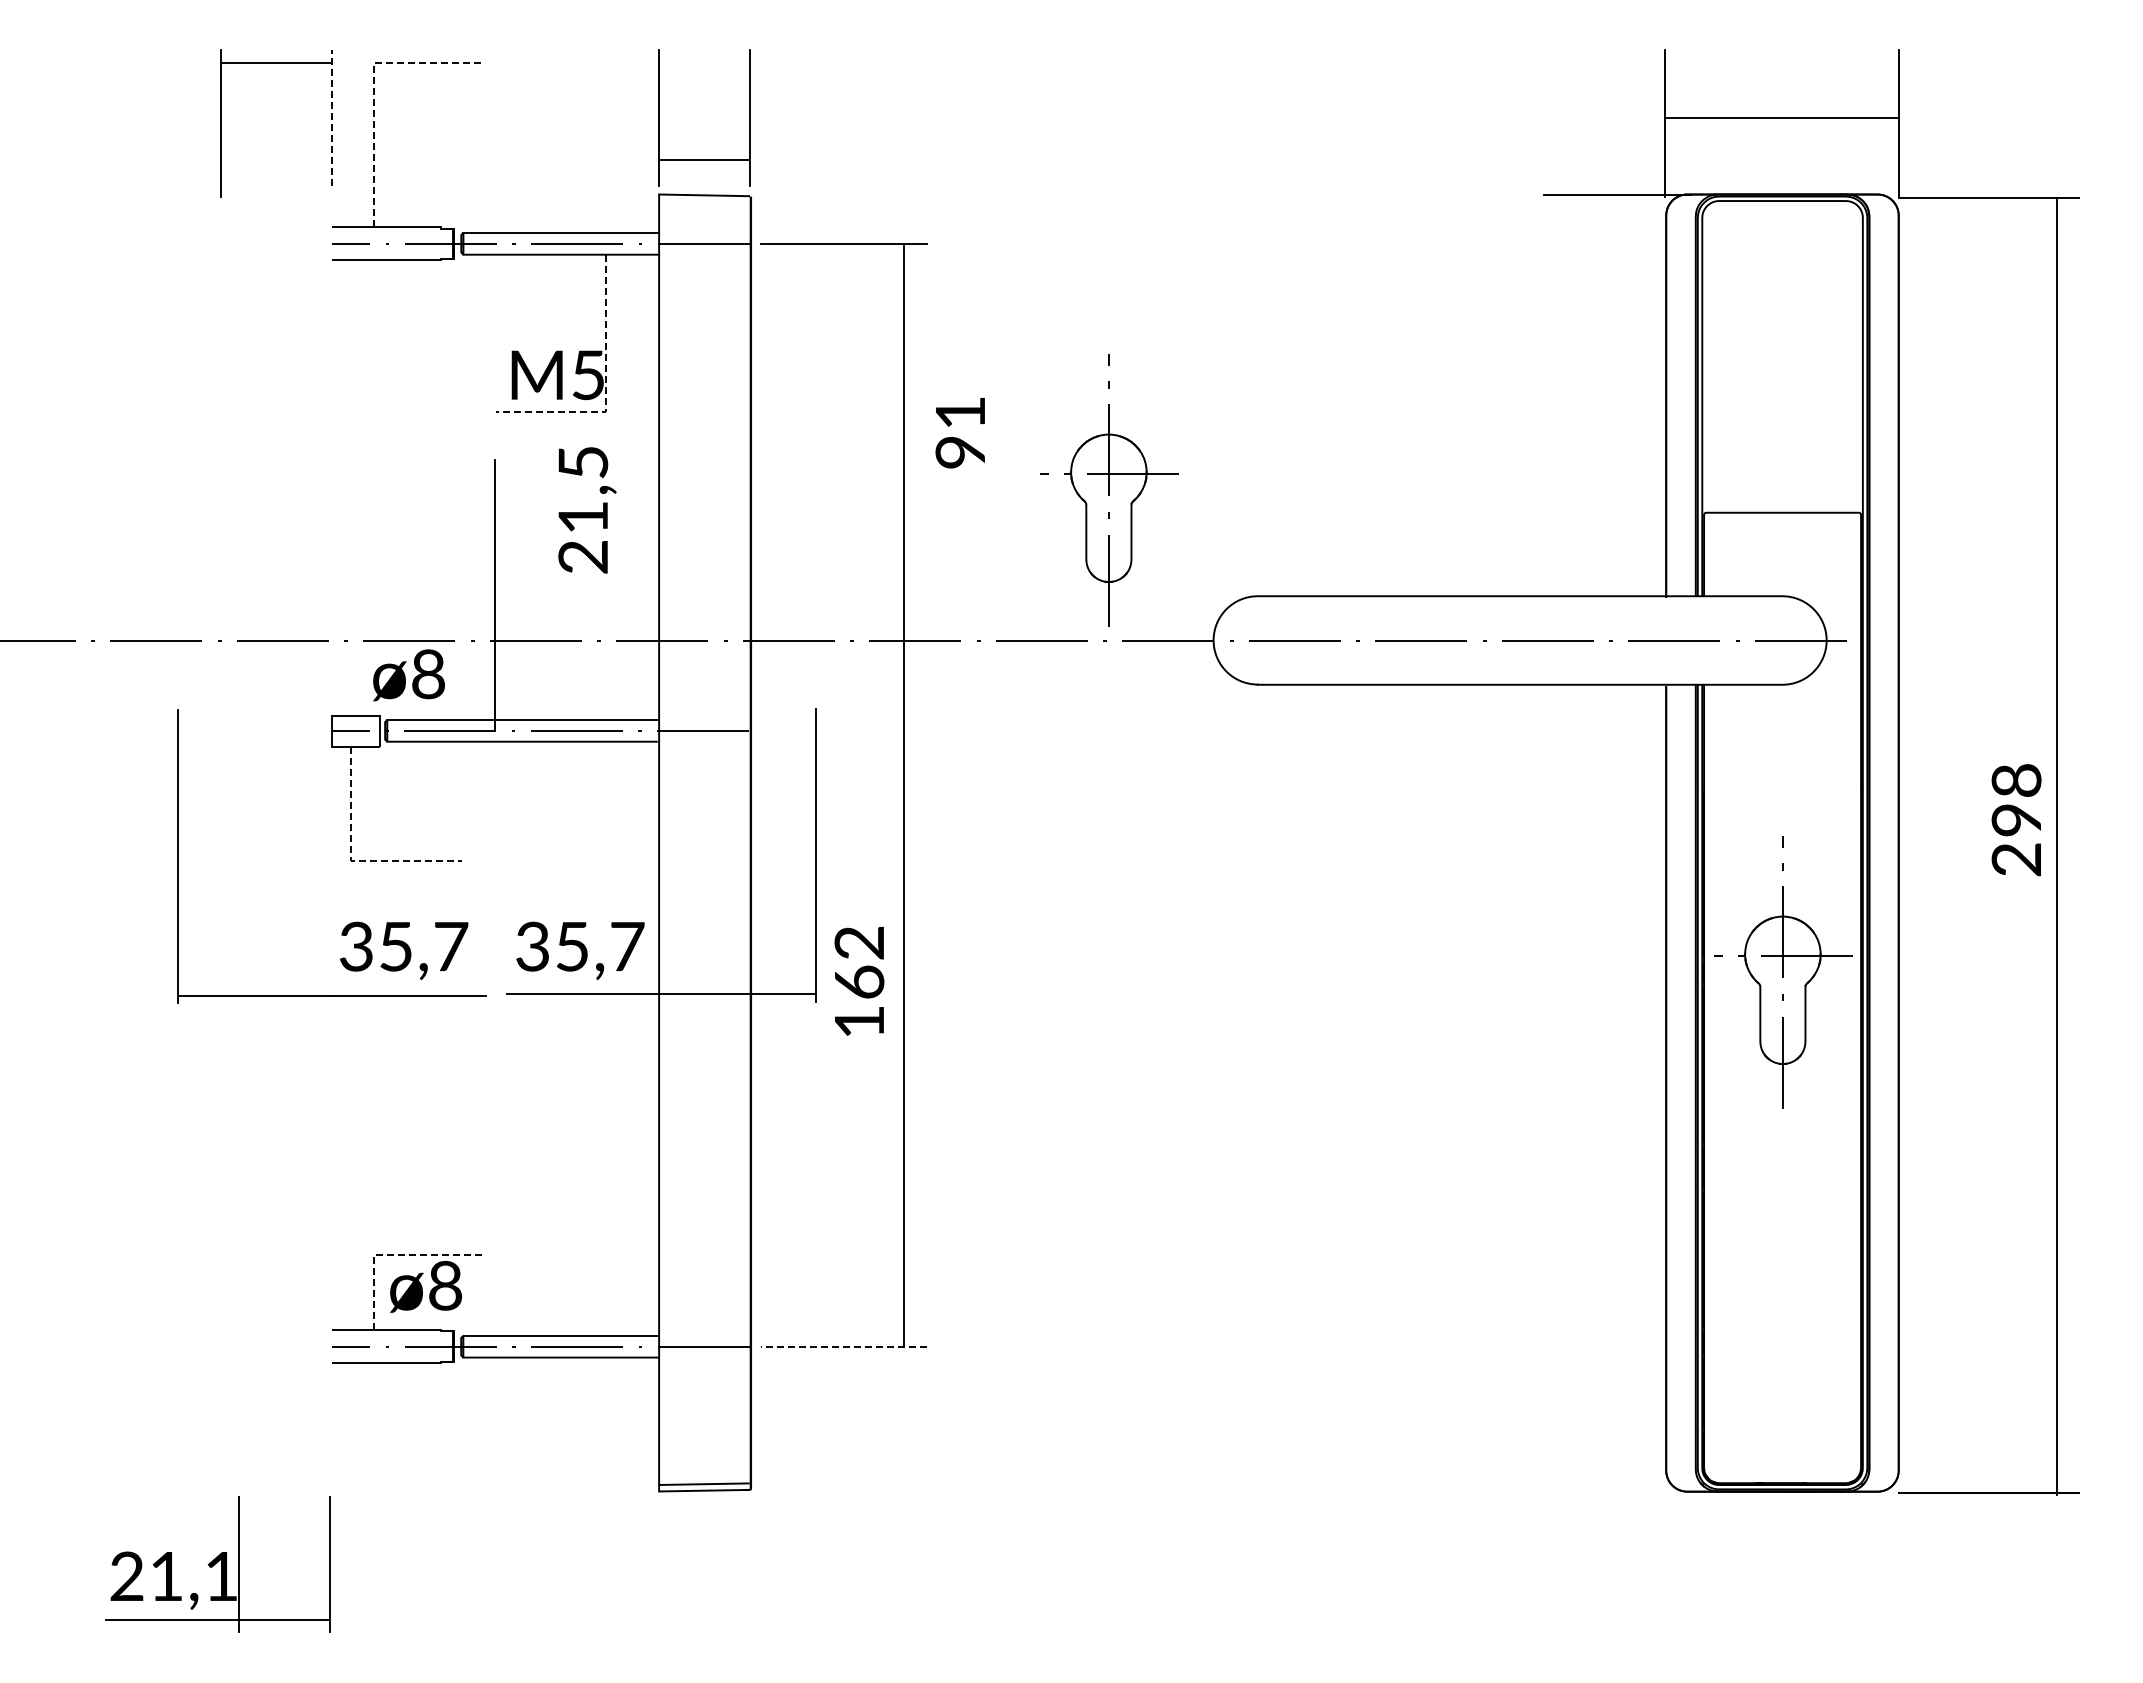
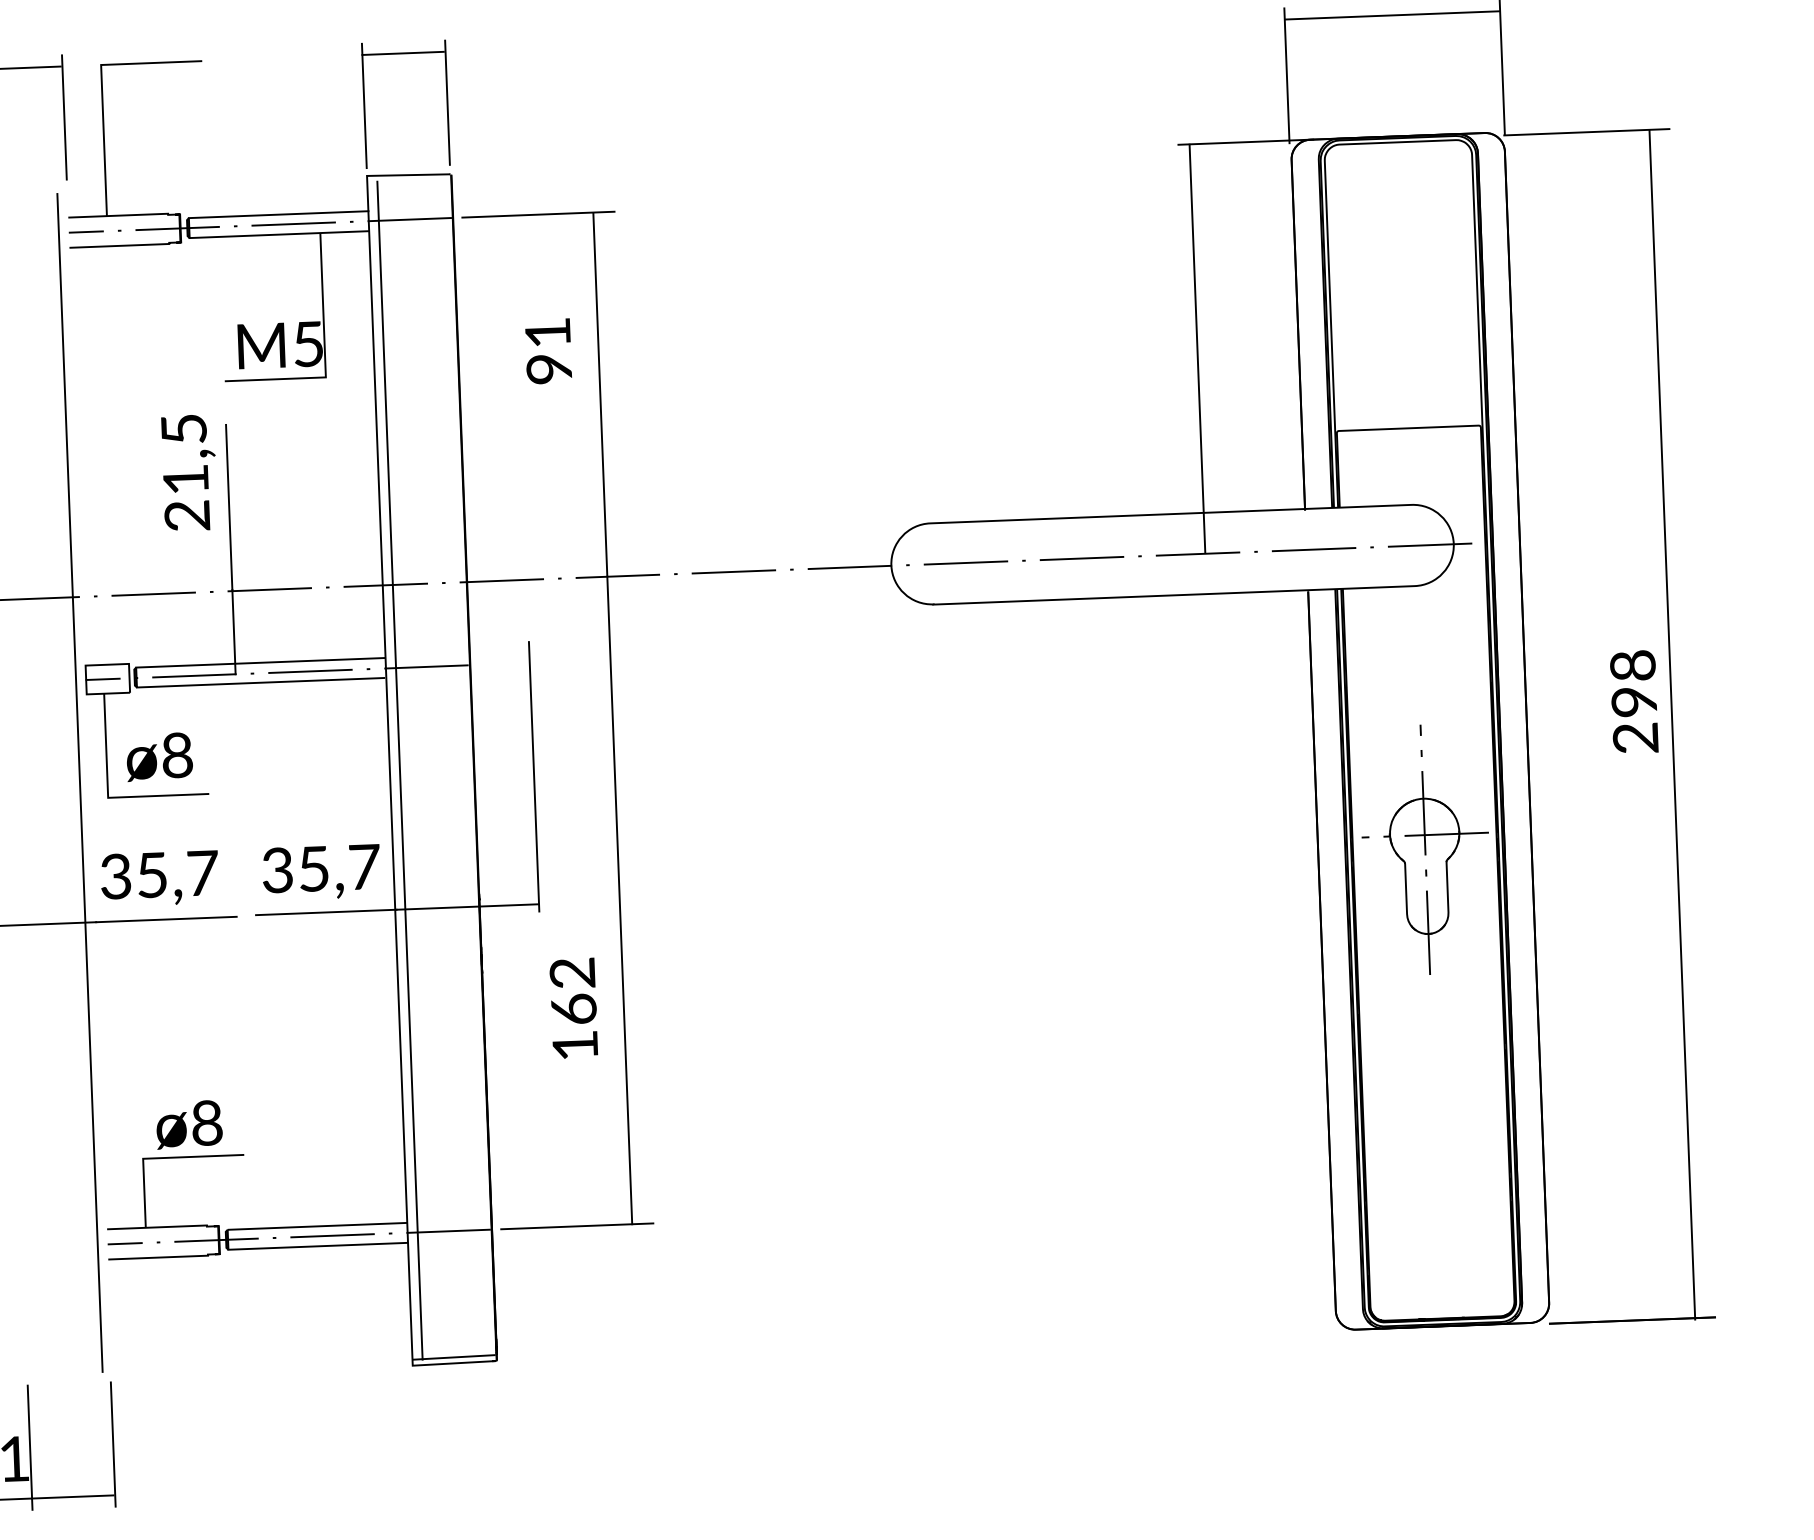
line: (374, 88) -> (102, 88), dashed -> solid
line: (1781, 117) -> (1391, 15), moved
line: (332, 118) -> (64, 117), dashed -> solid
line: (703, 159) -> (403, 53), moved
line: (605, 389) -> (324, 356), dashed -> solid
line: (1555, 416) -> (1197, 348), added
text: (959, 433) -> (547, 351), moved
part: (1109, 490) -> (790, 431), removed
text: (587, 510) -> (189, 473), moved
text: (409, 675) -> (160, 757), moved
line: (321, 843) -> (80, 783), added
line: (670, 843) -> (400, 770), added
line: (351, 859) -> (108, 796), dashed -> solid
text: (859, 980) -> (573, 1007), moved
line: (391, 1255) -> (158, 1158), dashed -> solid
text: (425, 1286) -> (188, 1124), moved
line: (844, 1346) -> (577, 1226), dashed -> solid

